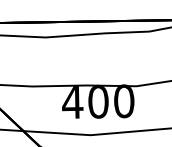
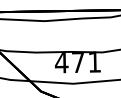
text: (111, 101) -> (86, 62), 400 -> 471

